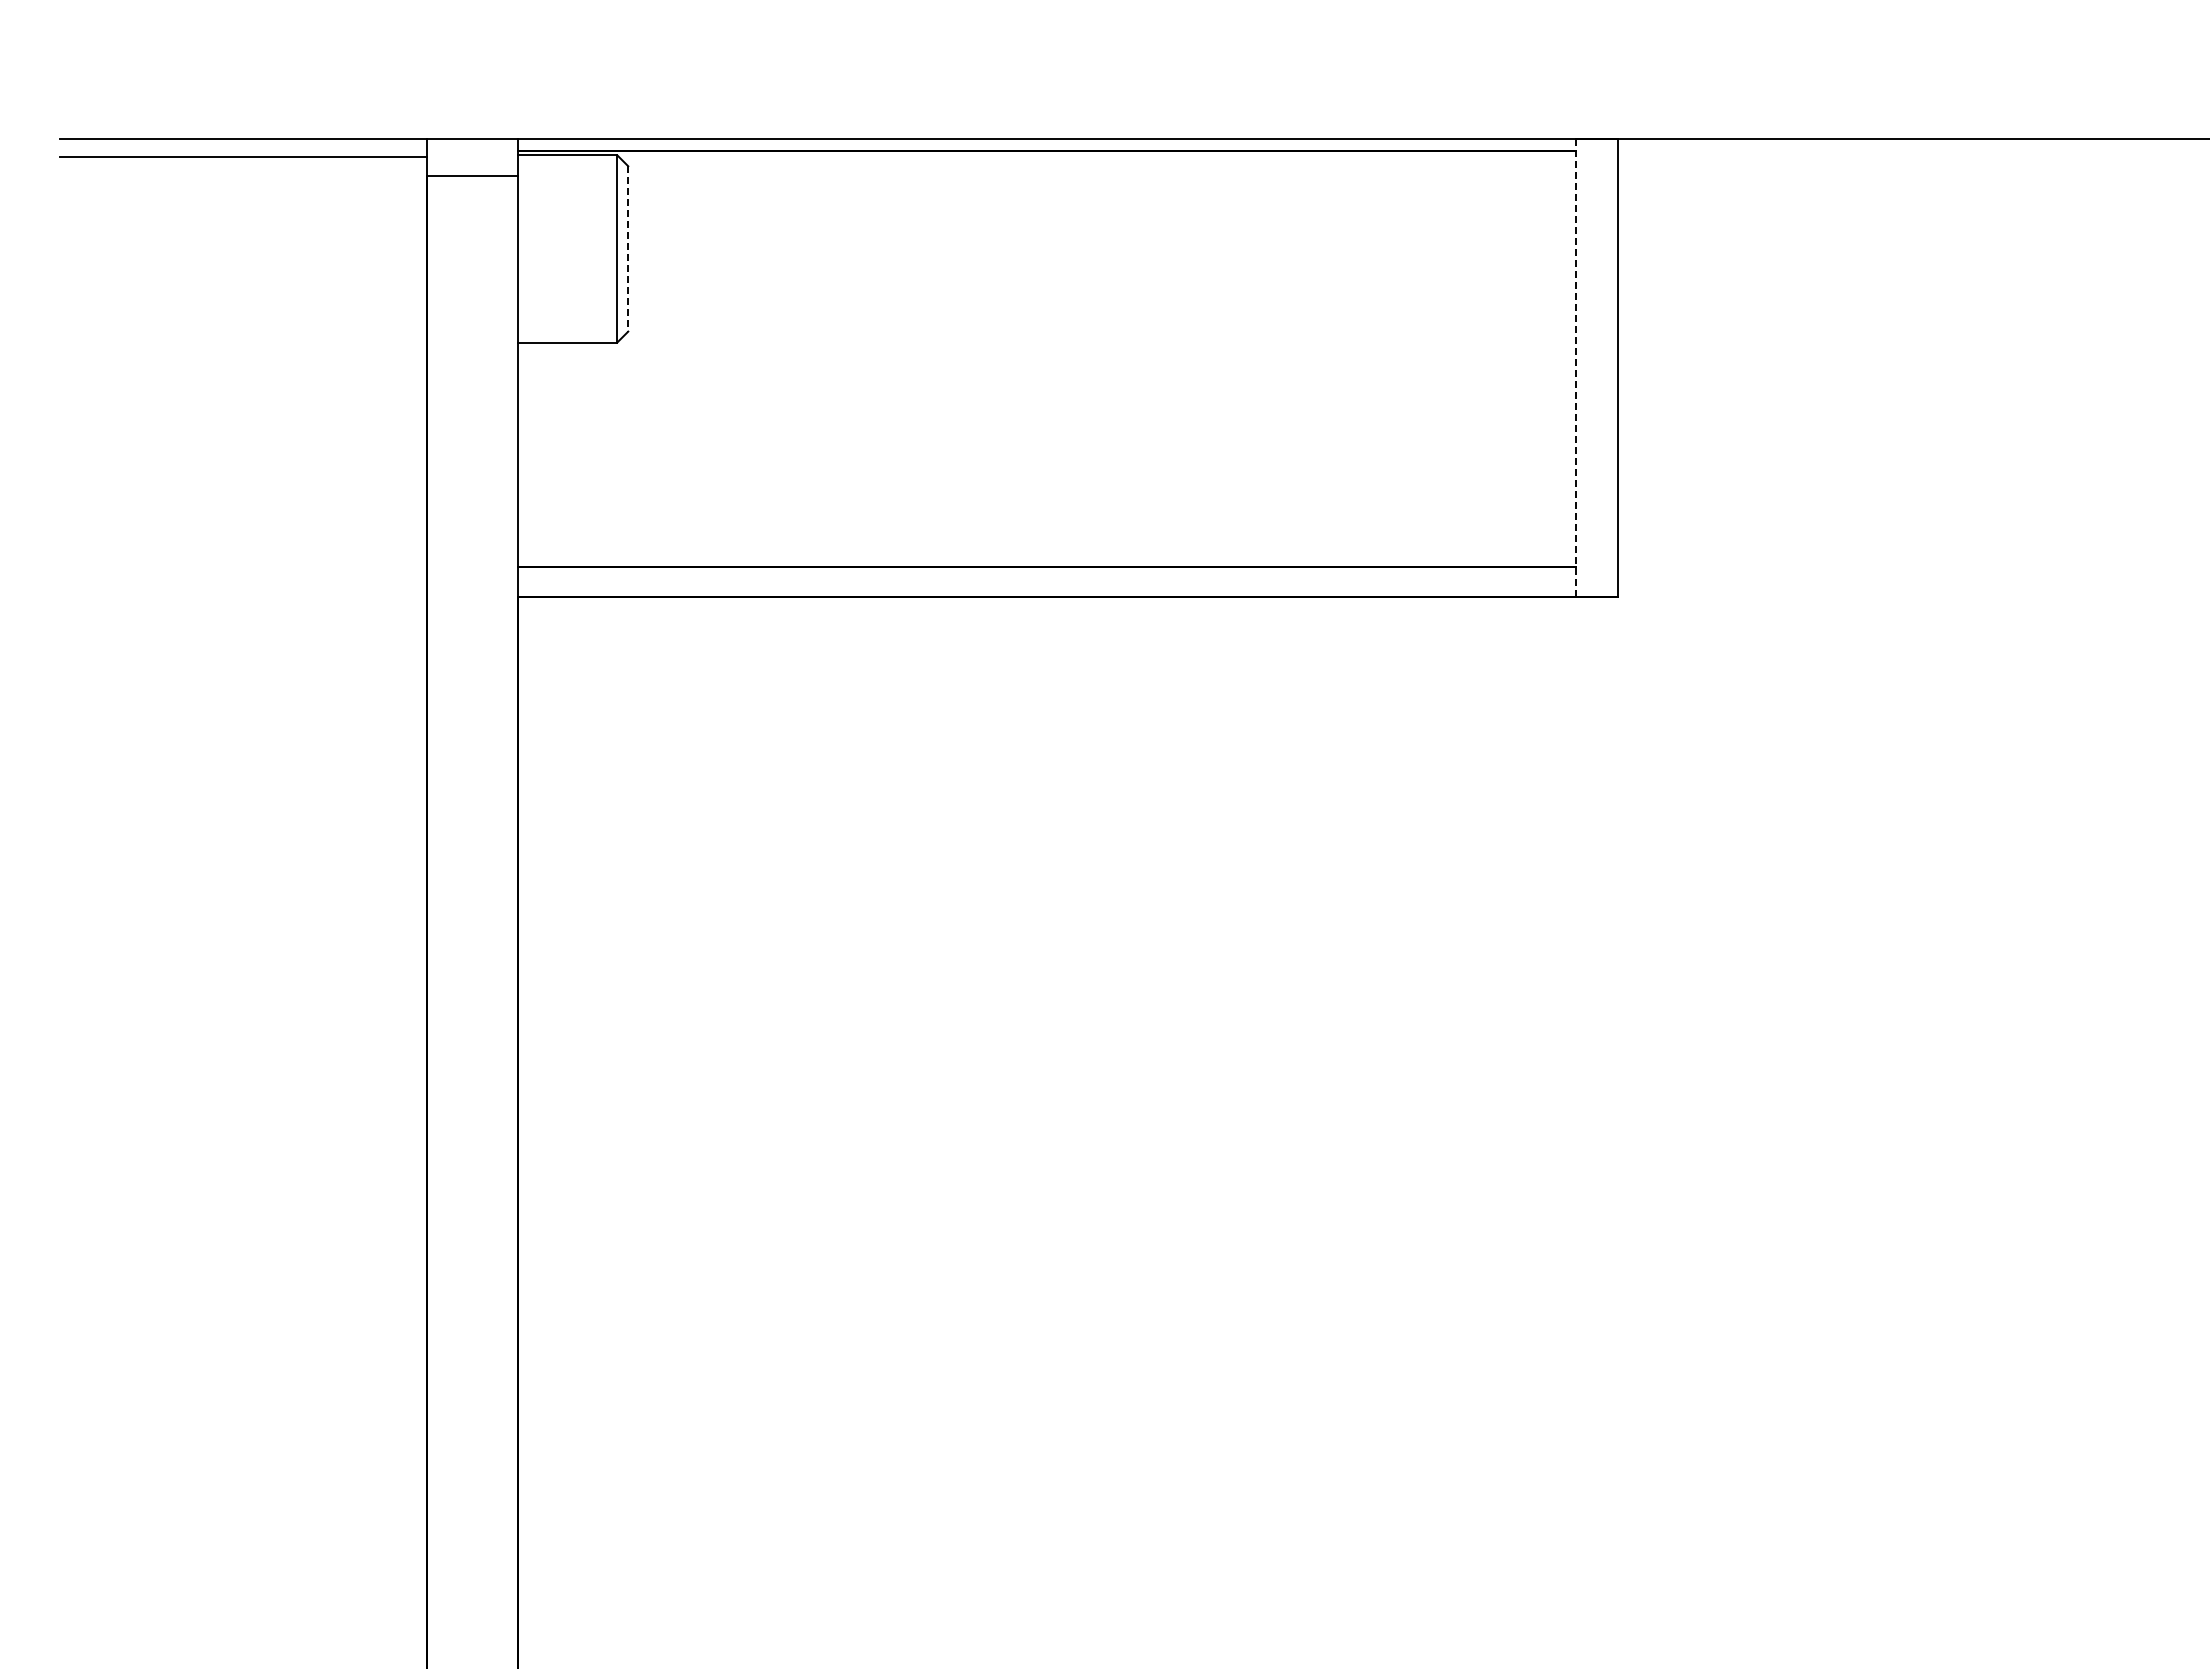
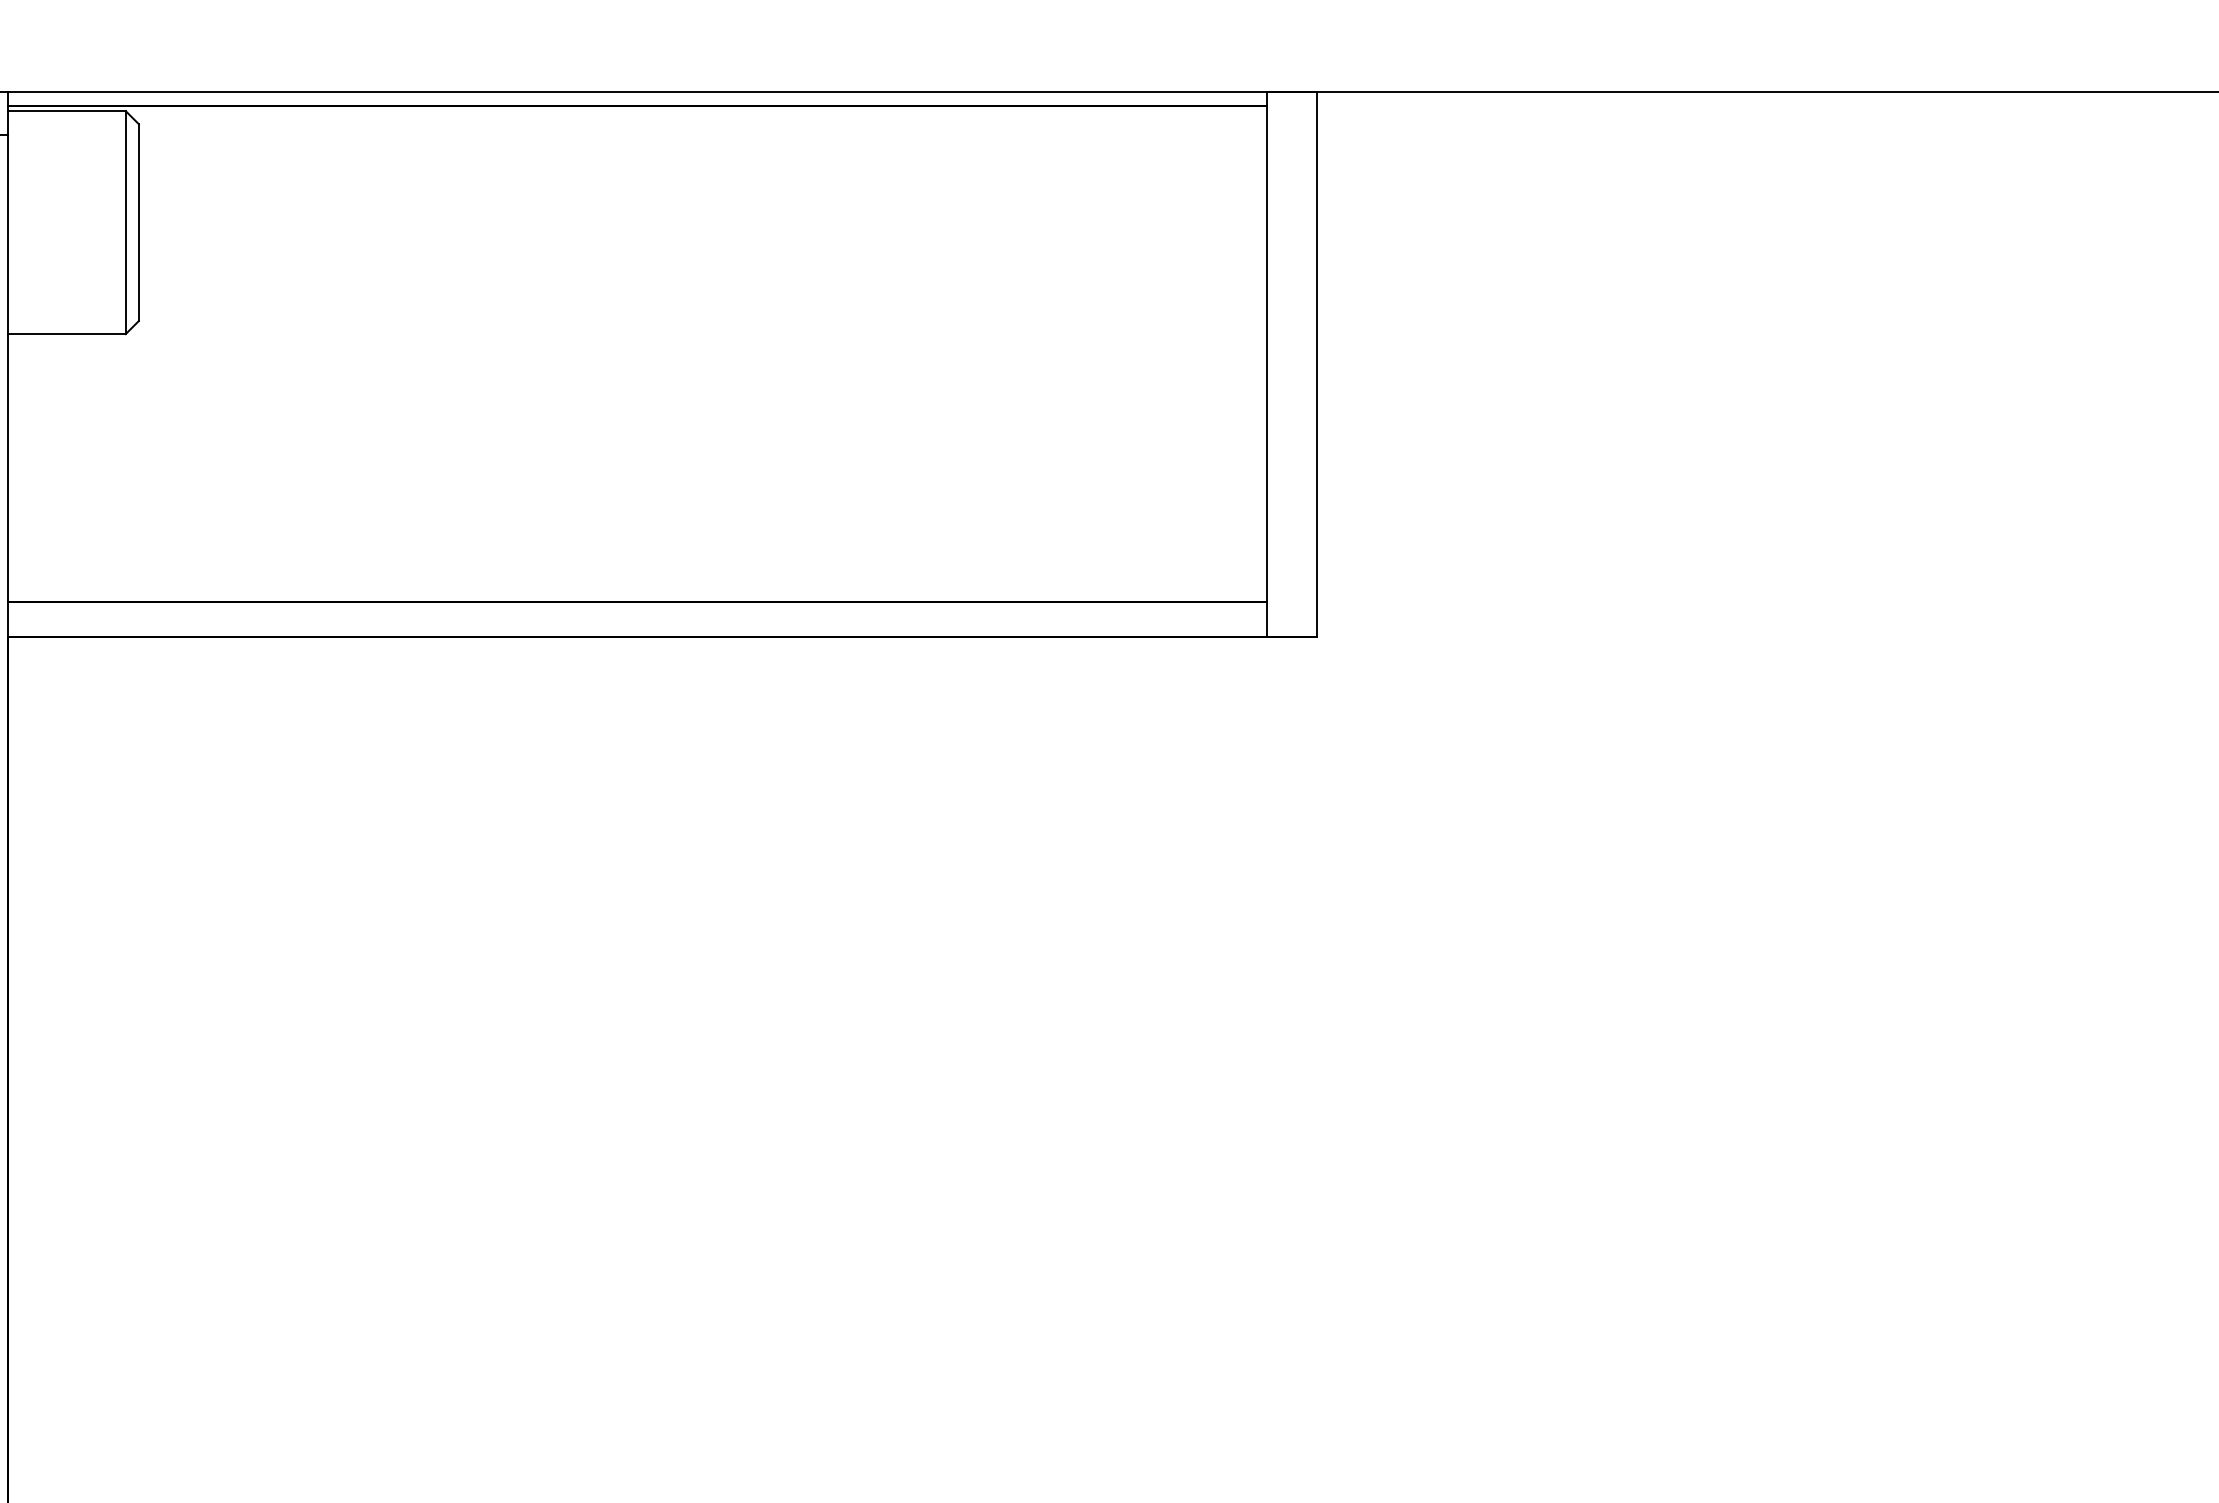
line: (628, 248) -> (139, 222), dashed -> solid
line: (1575, 367) -> (1266, 363), dashed -> solid

